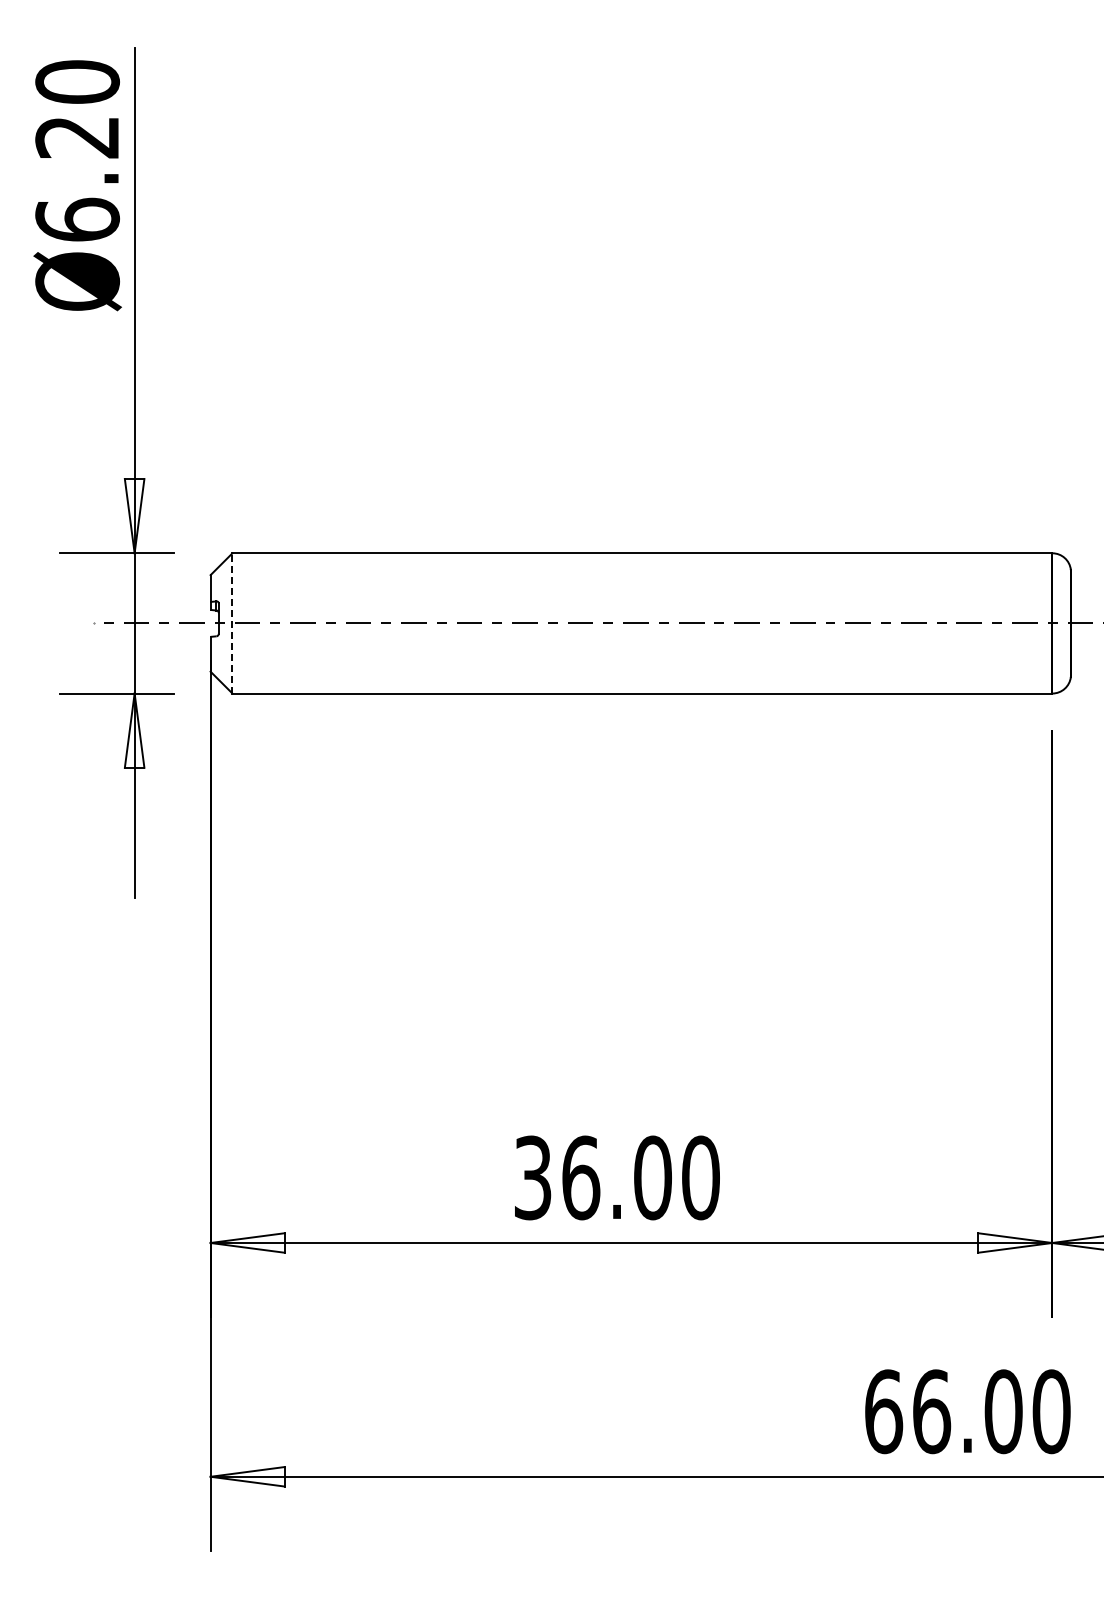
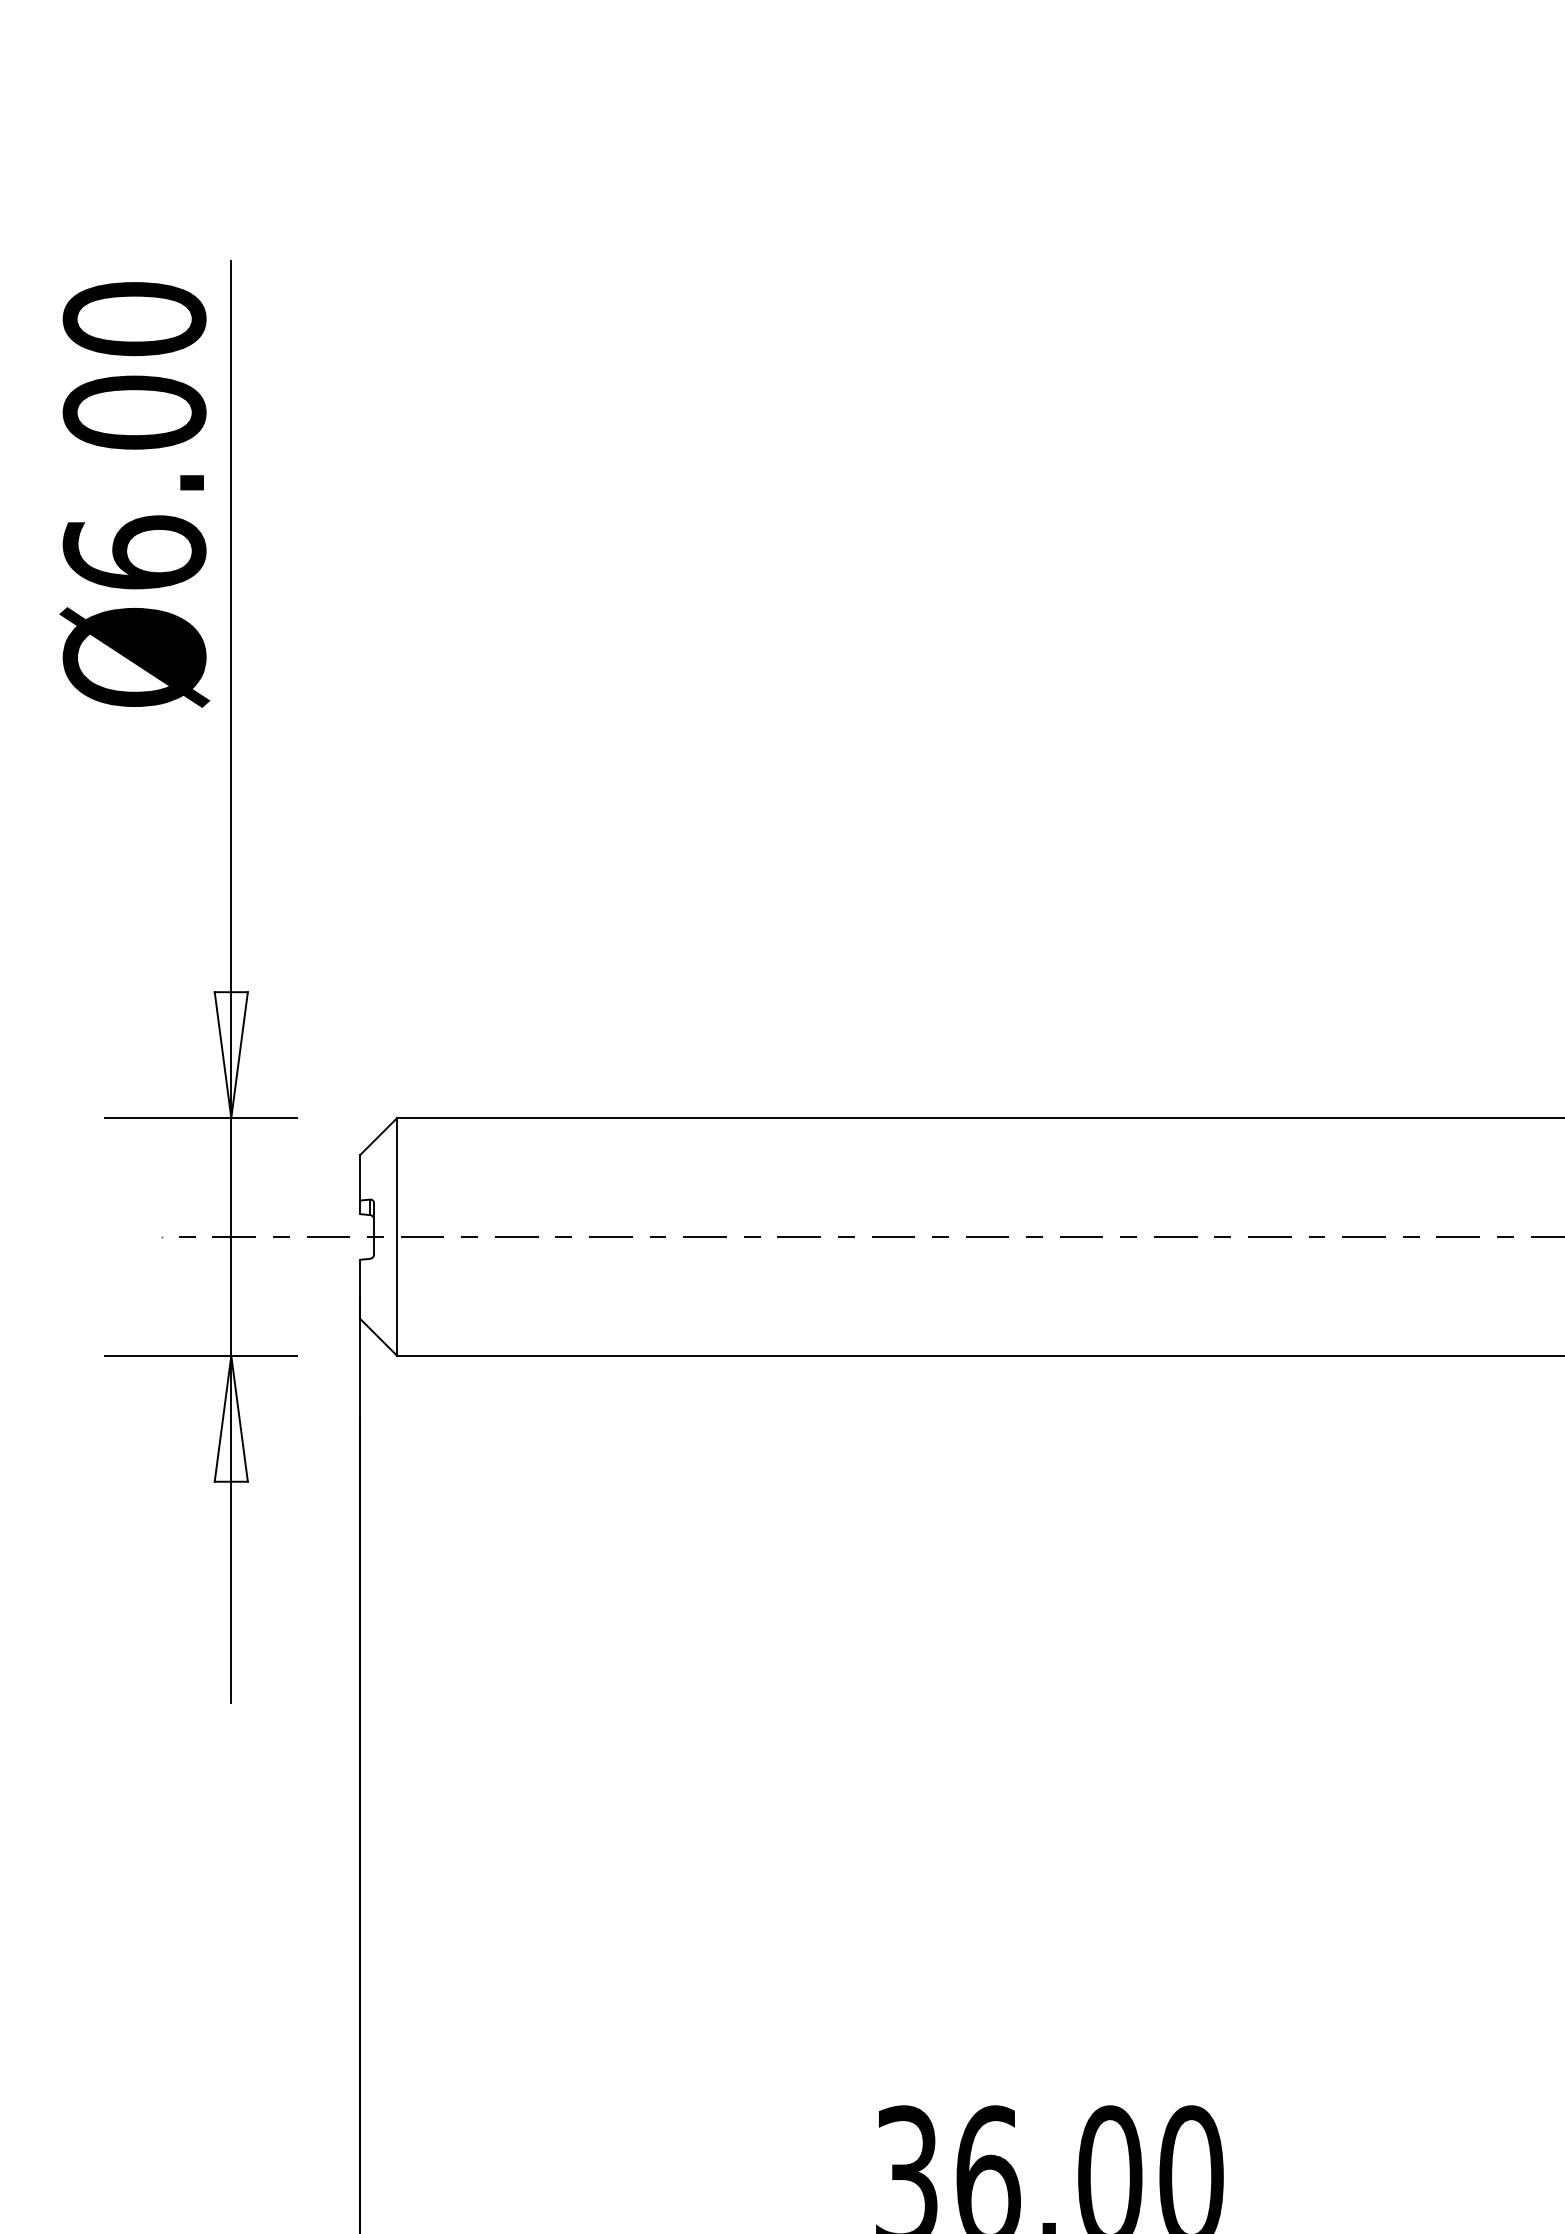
text: (77, 136) -> (134, 411), Ø6.20 -> Ø6.00
line: (232, 622) -> (397, 1235), dashed -> solid

